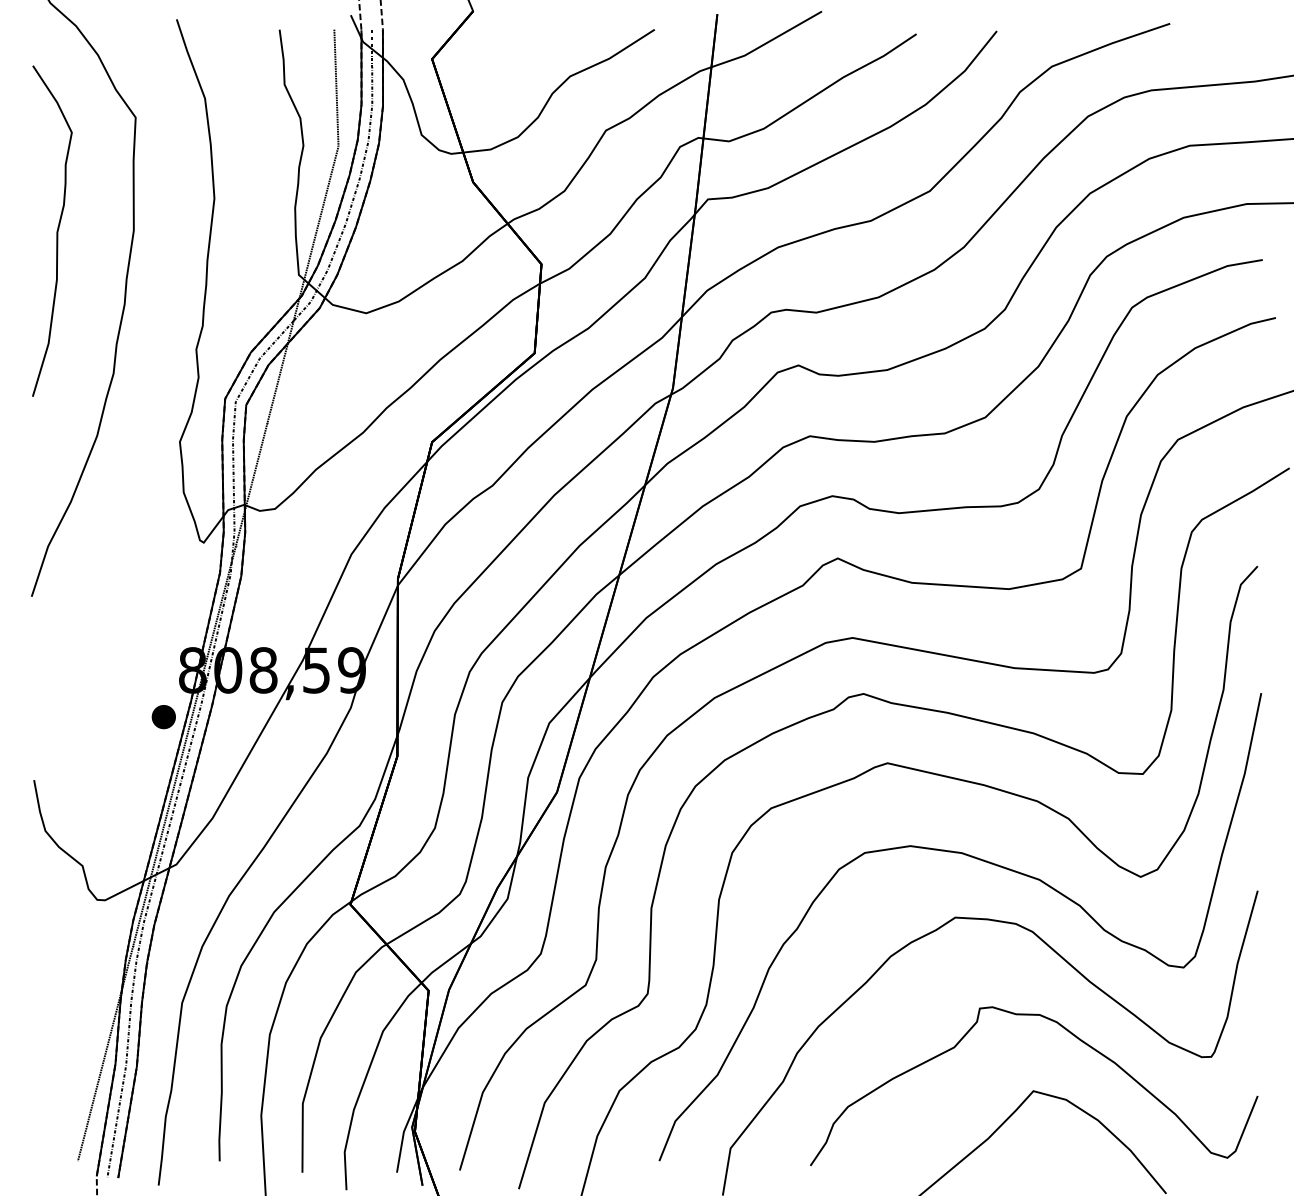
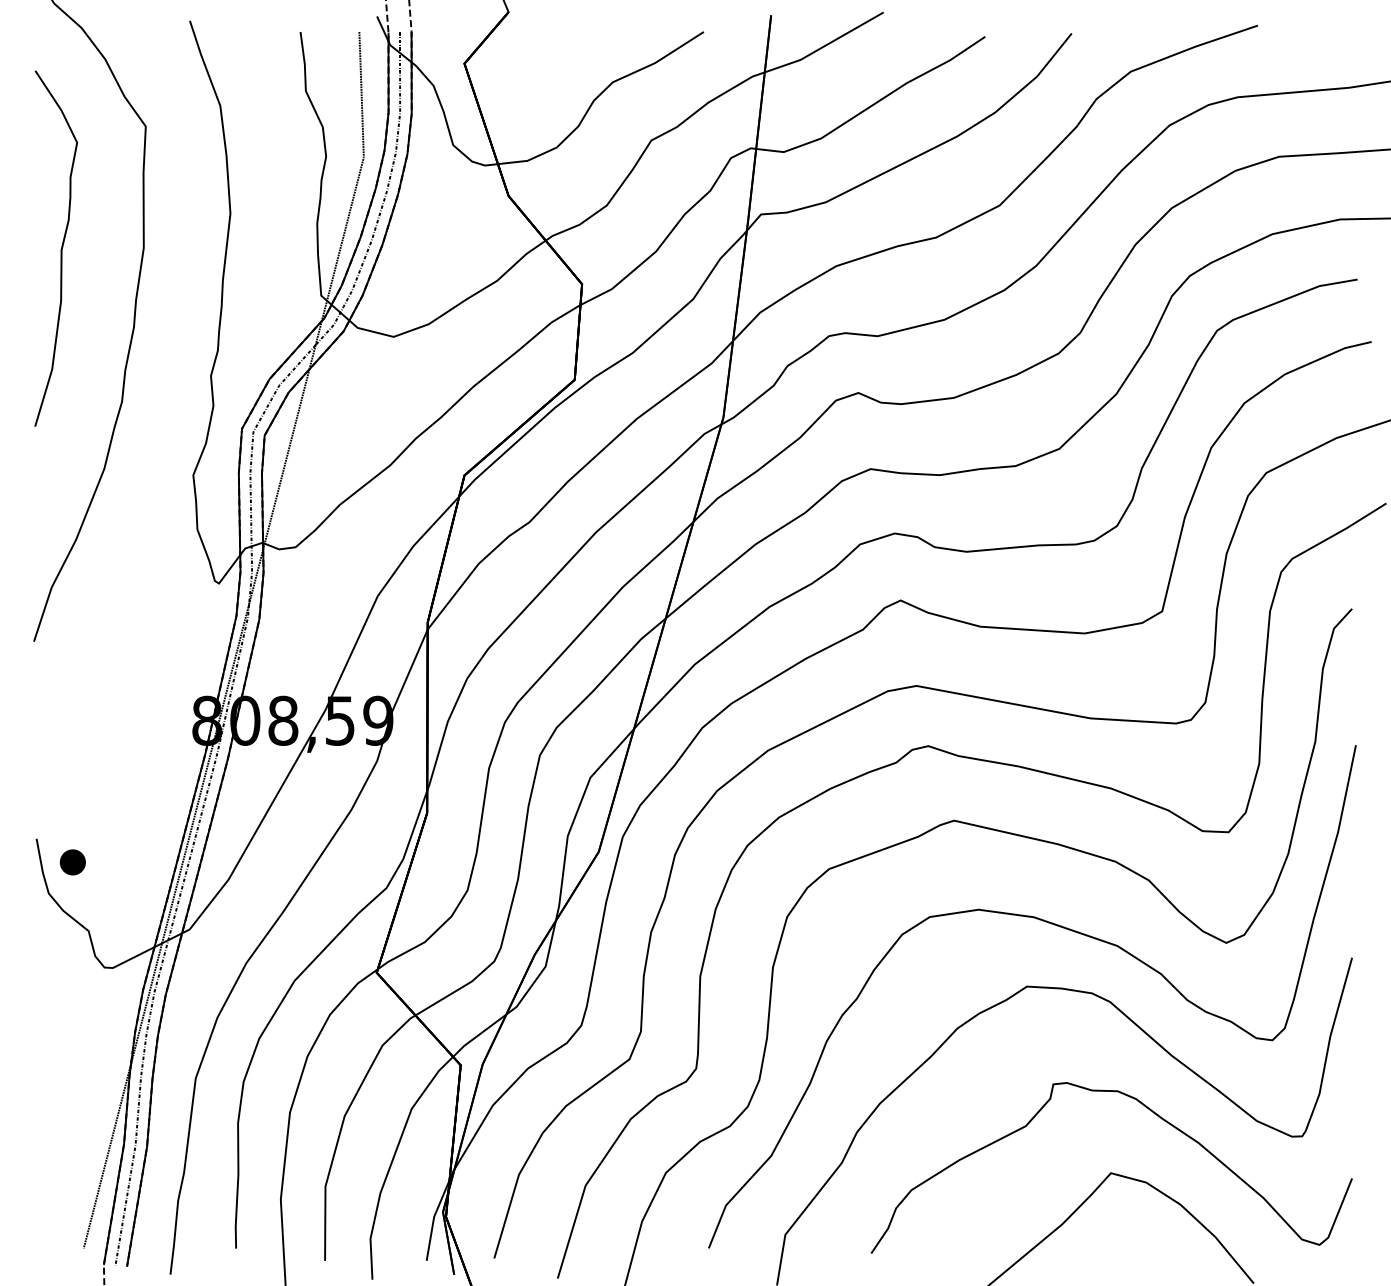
part: (163, 717) -> (72, 862), moved

